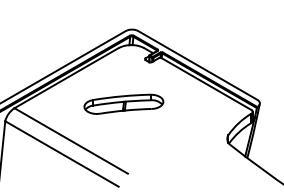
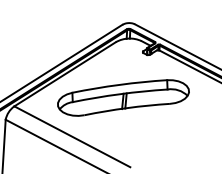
part: (123, 104) -> (123, 98), size x1.67

